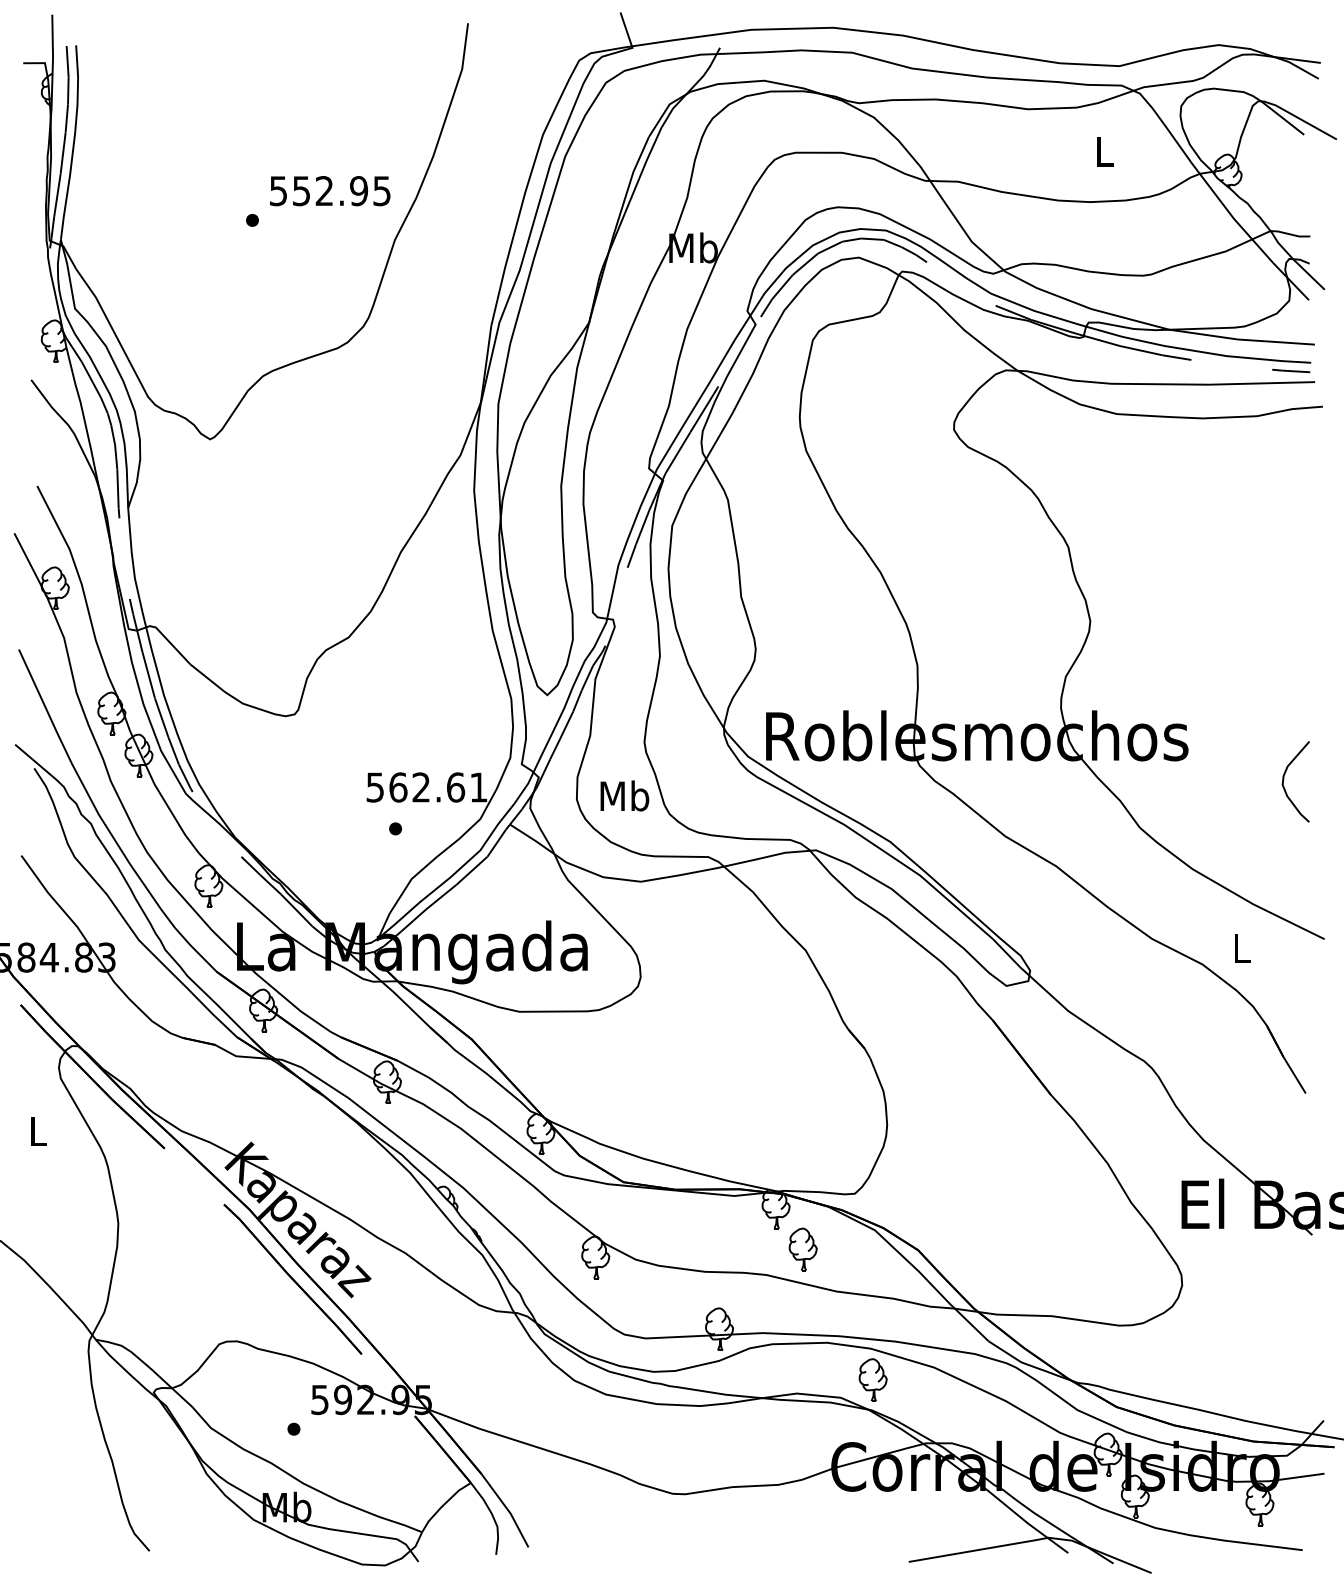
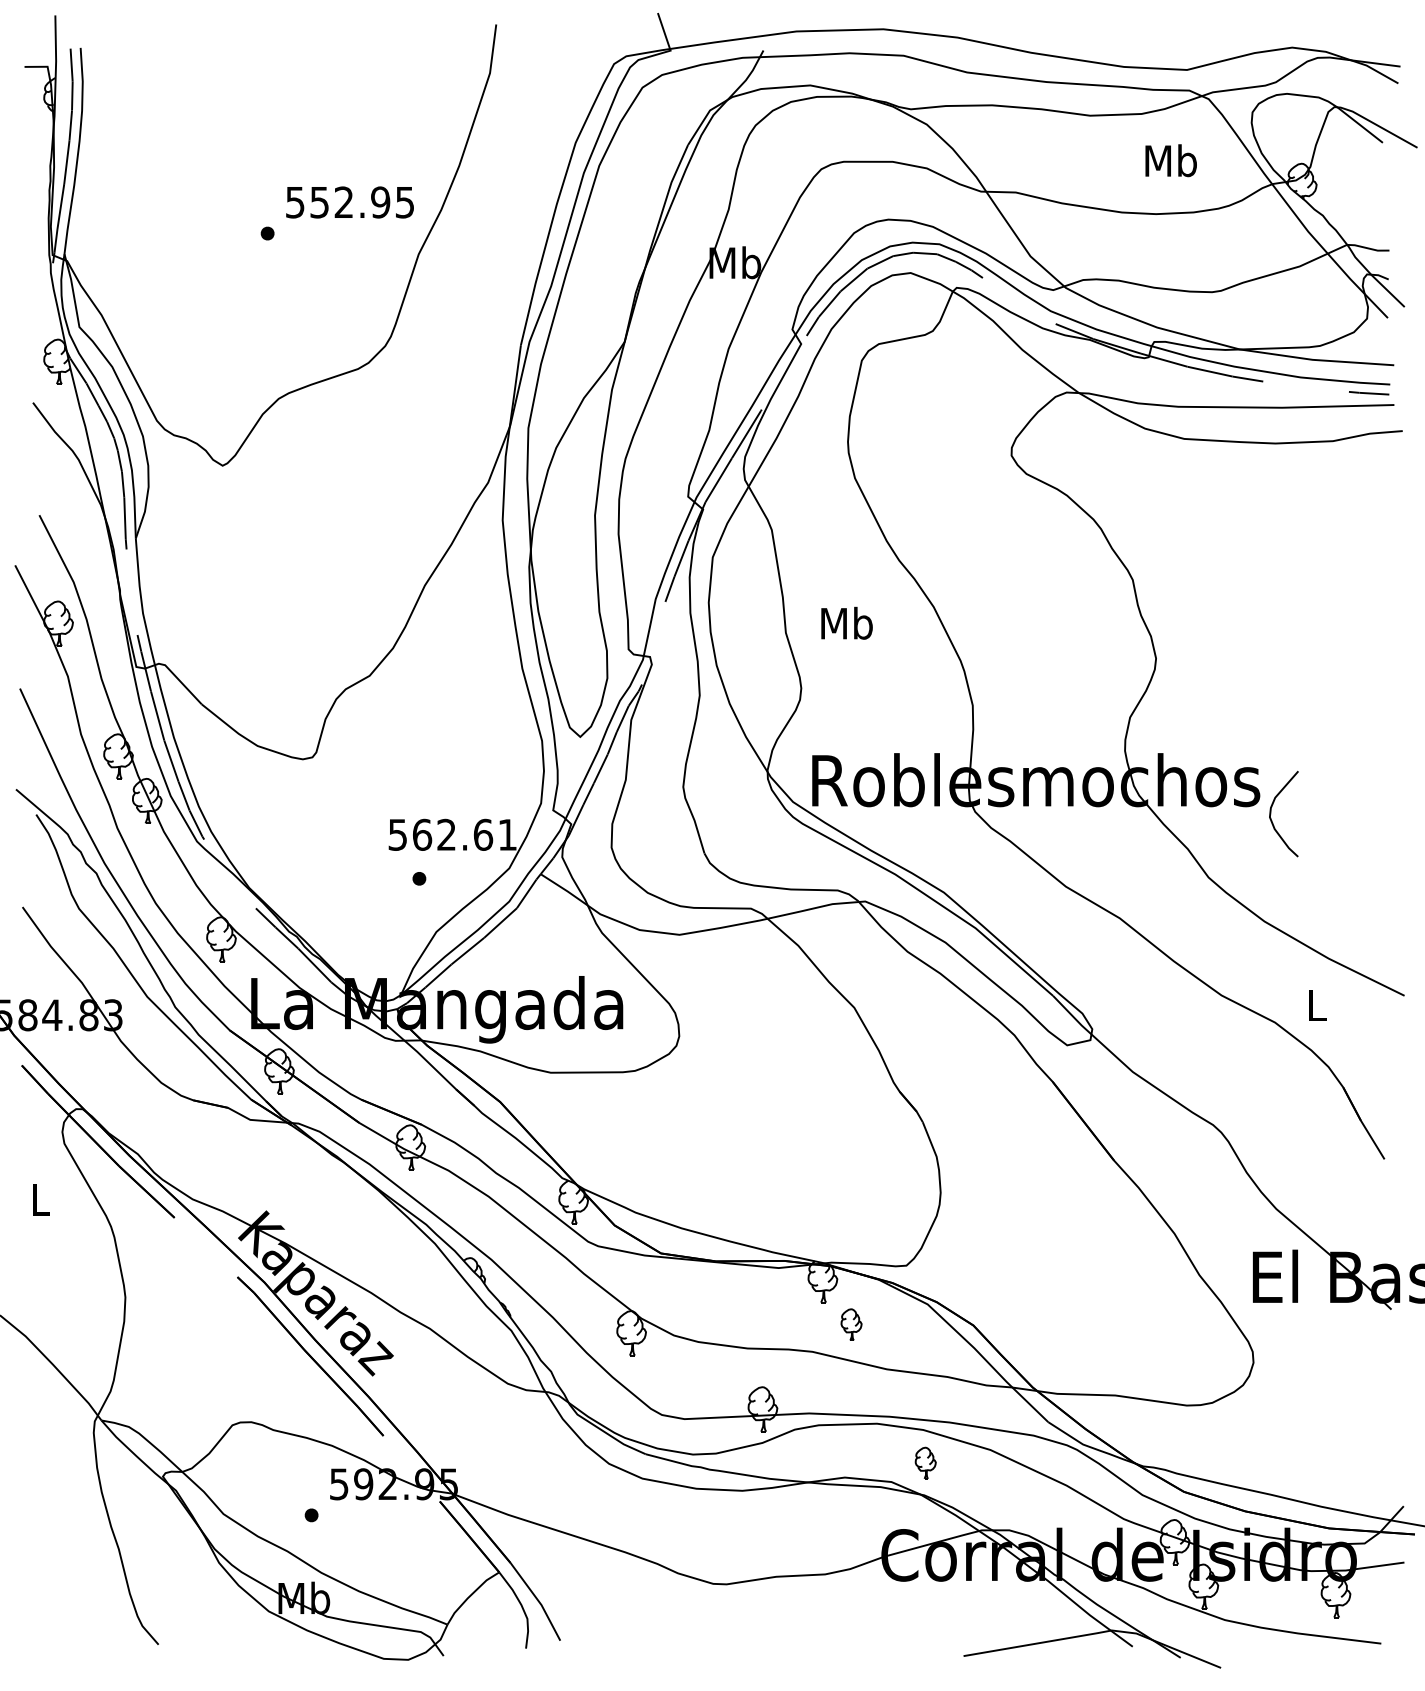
text: (1104, 151) -> (1171, 160), L -> Mb
curve: (1284, 779) -> (1271, 811), moved
text: (624, 795) -> (846, 622), moved
part: (802, 1249) -> (850, 1324), size x0.7
part: (872, 1379) -> (925, 1462), size x0.7

